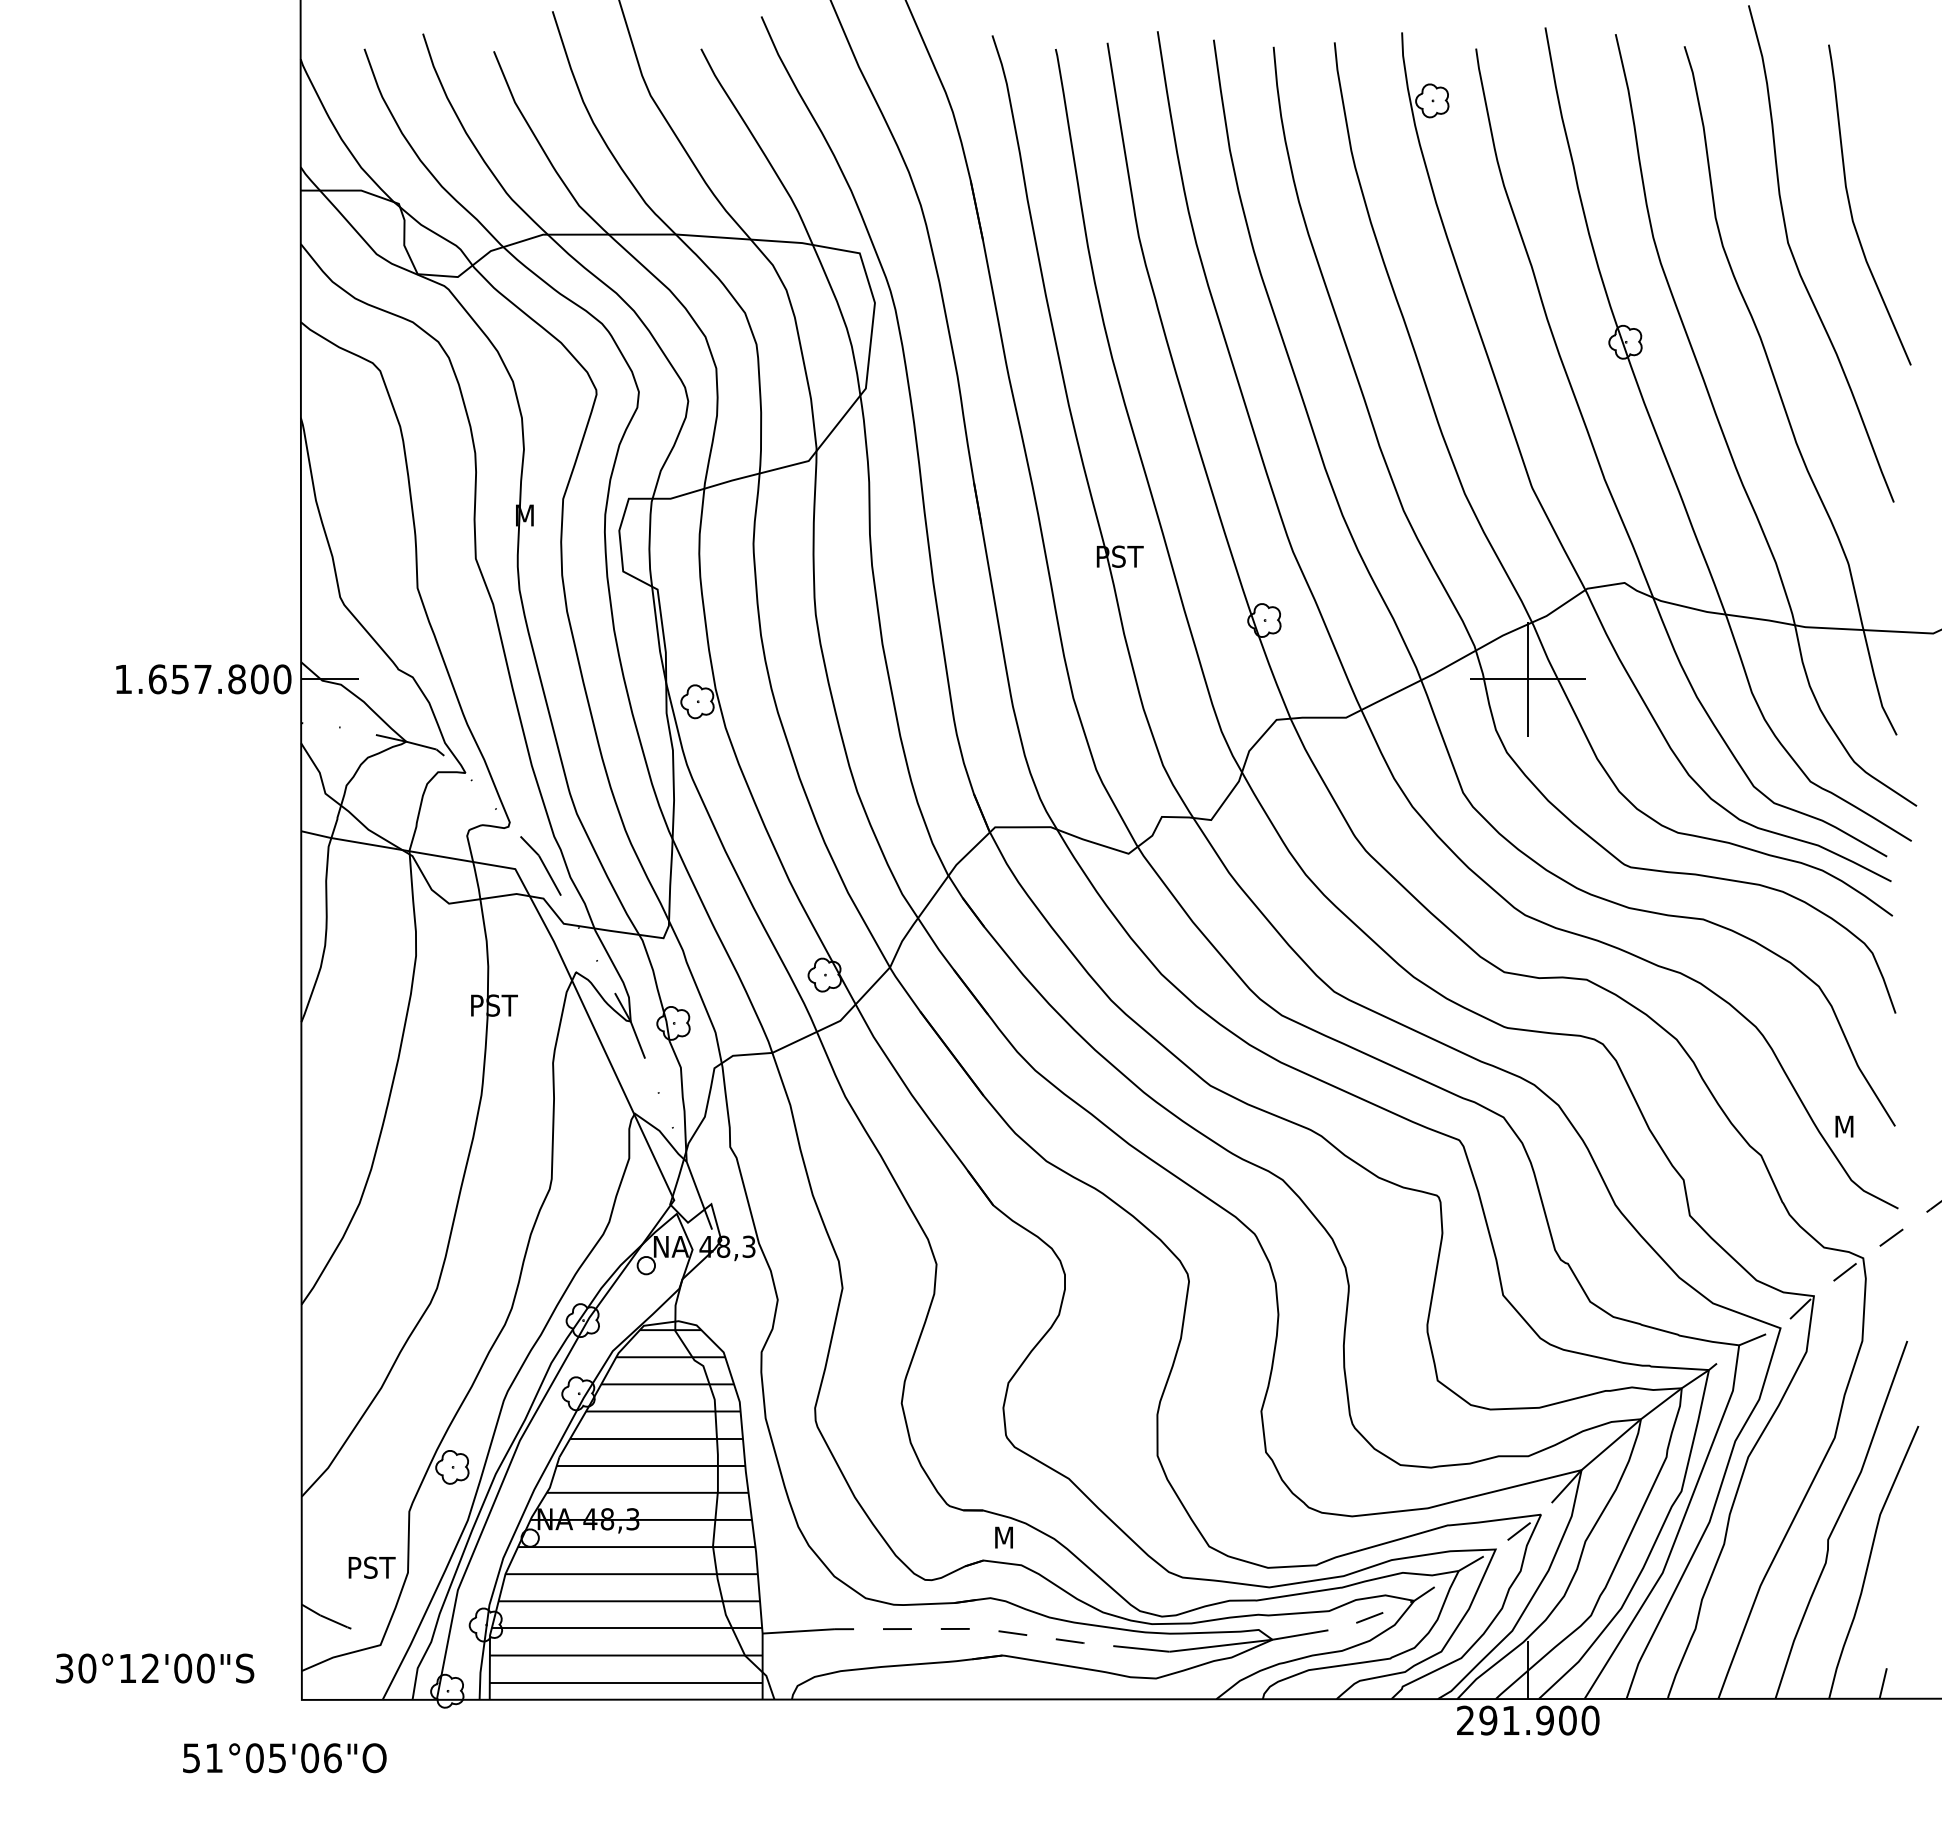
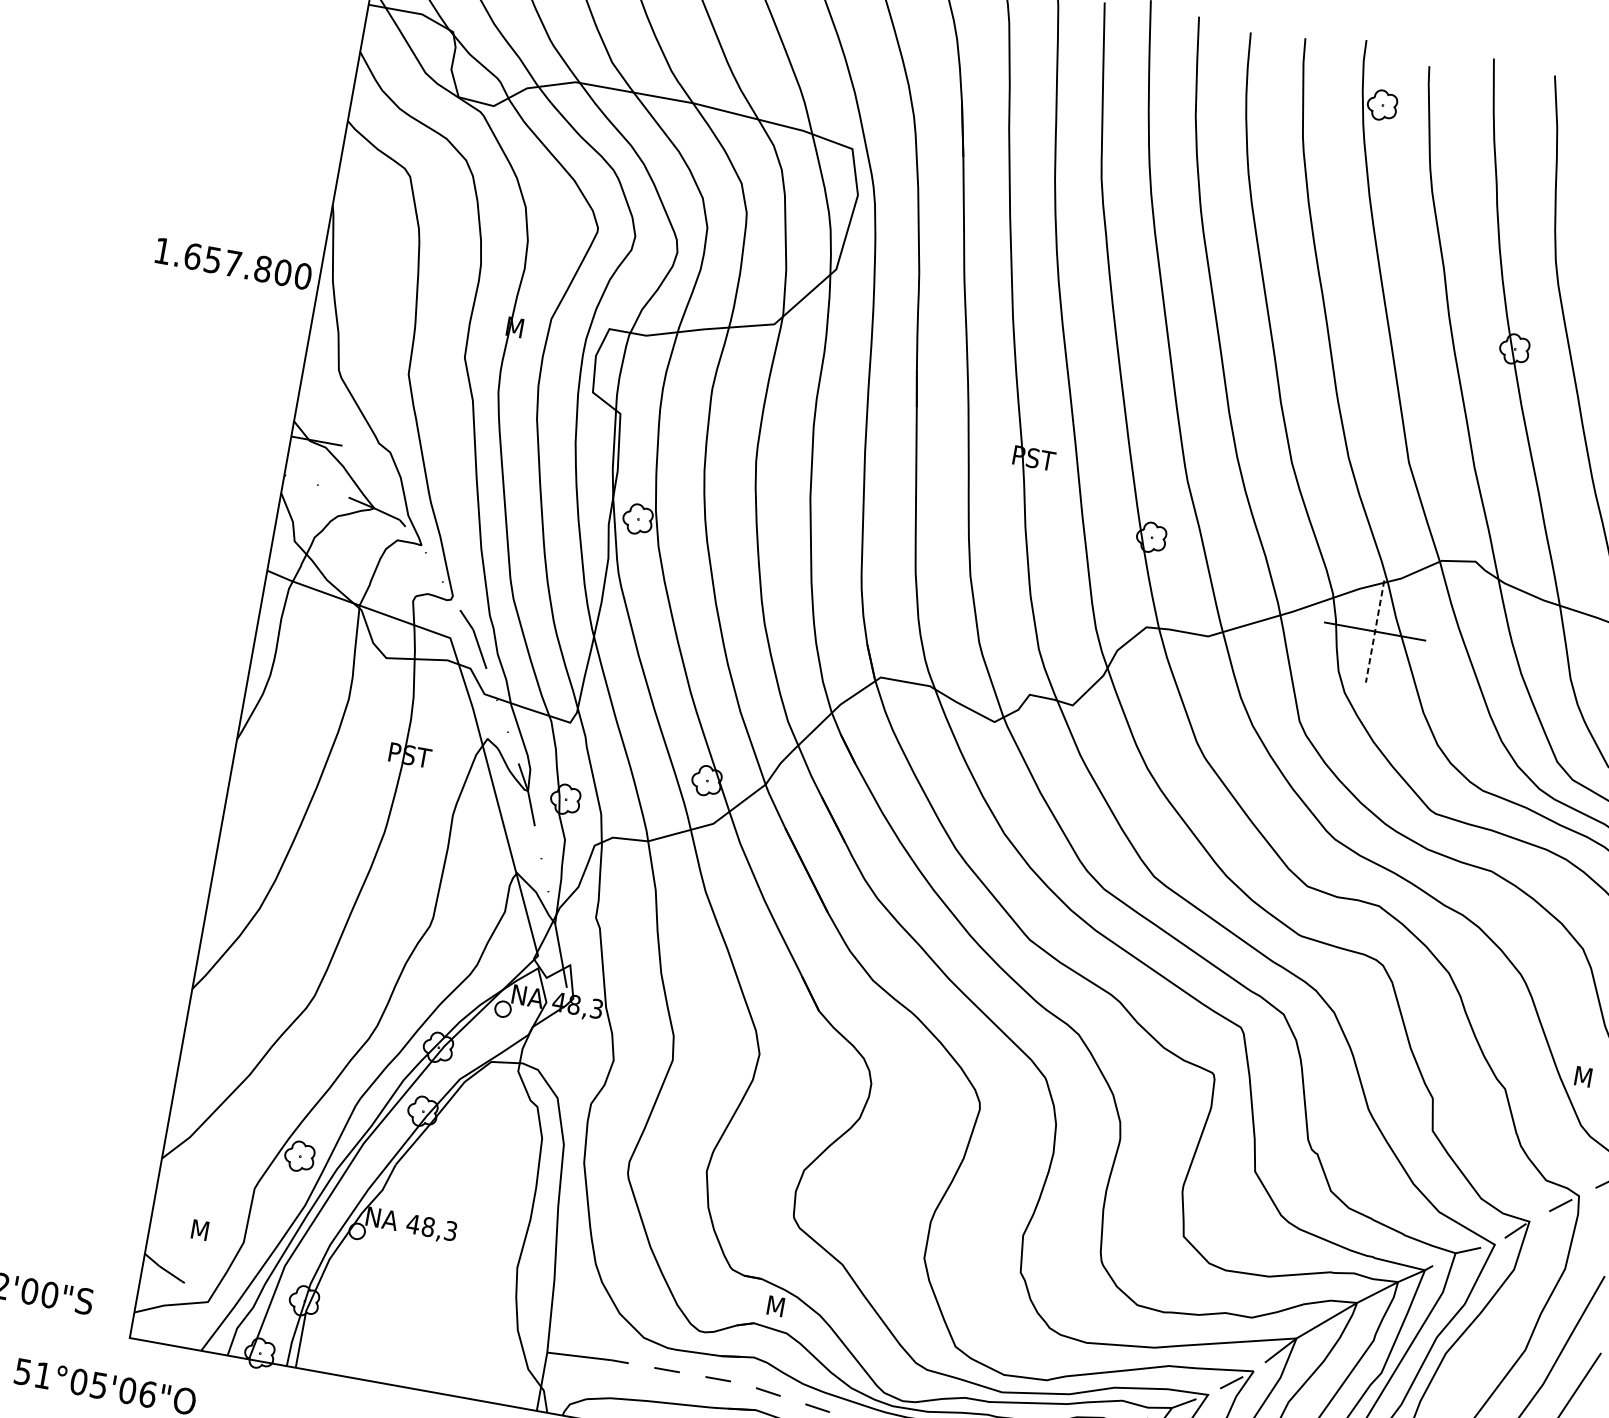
text: (203, 679) -> (233, 263), moved
line: (1528, 679) -> (1375, 631), solid -> dashed
hatch: (625, 1506) -> (446, 1218), removed
text: (373, 1567) -> (214, 1232), PST -> M

